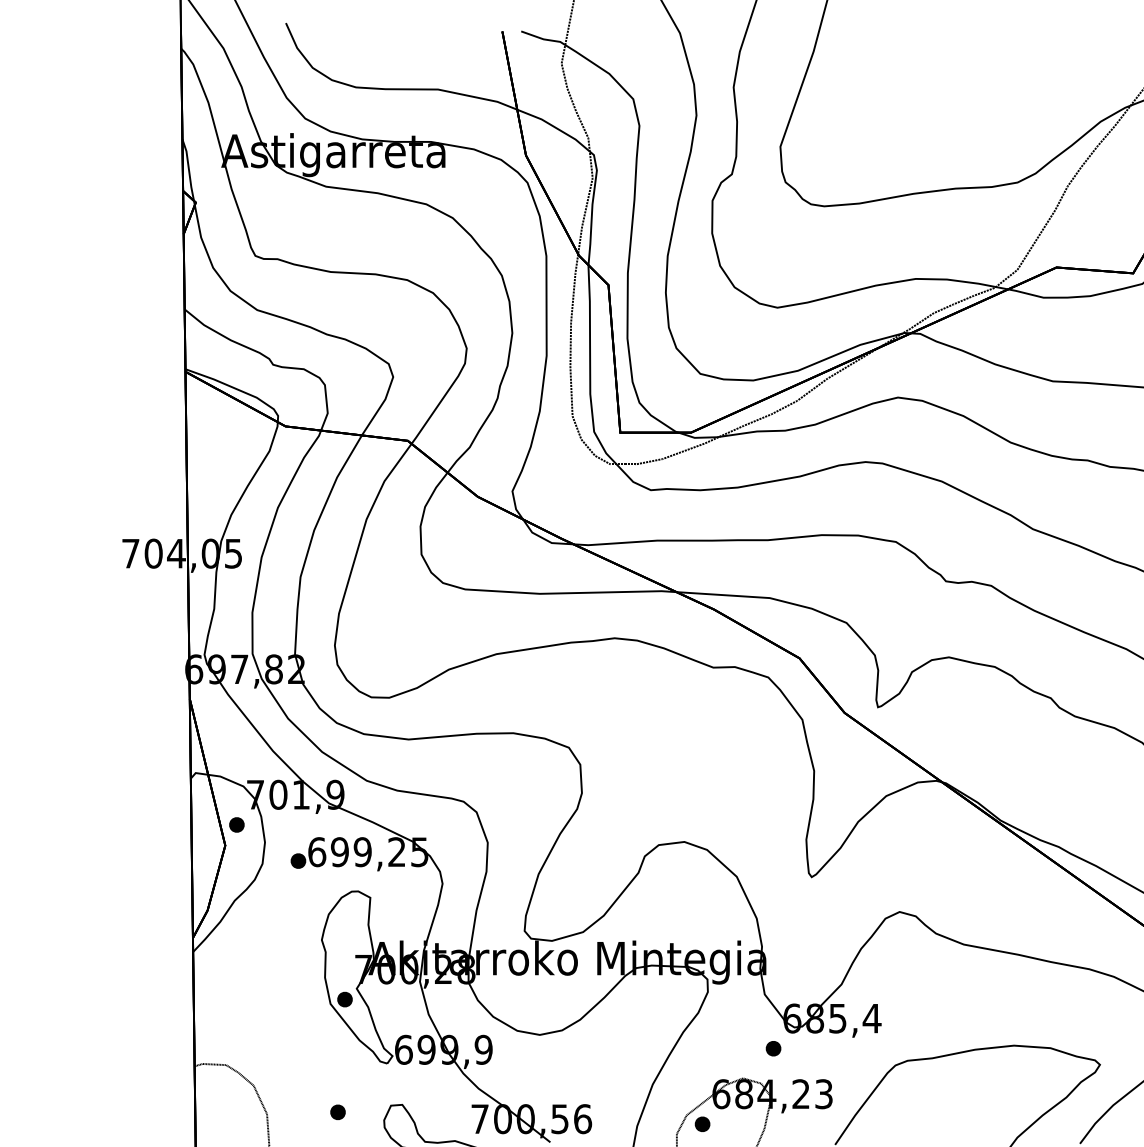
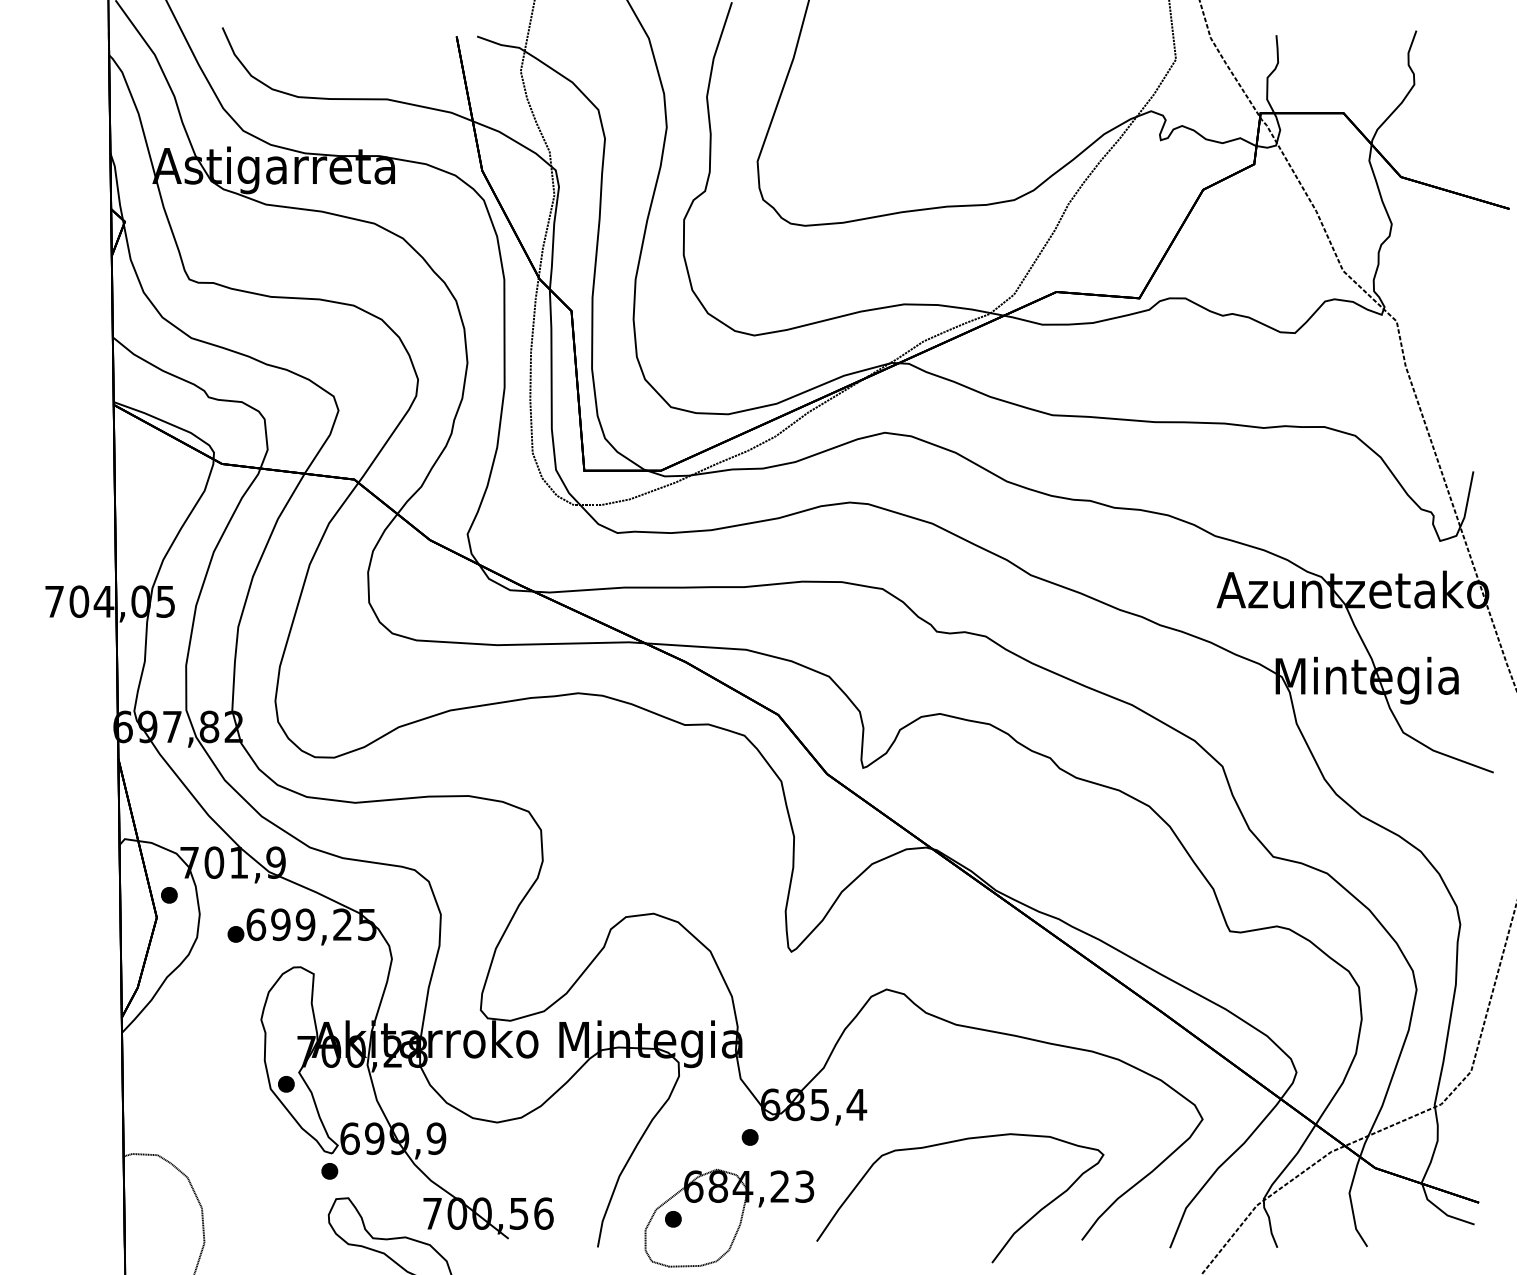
part: (337, 1112) -> (329, 1171), moved

